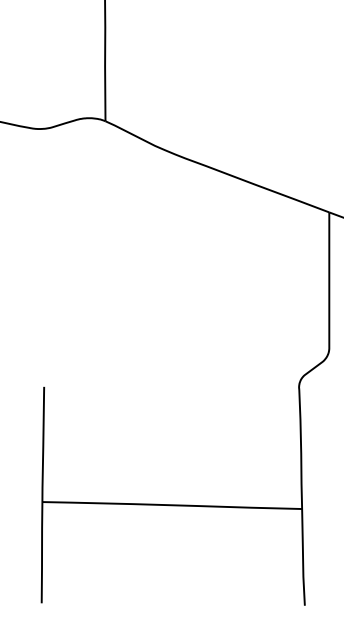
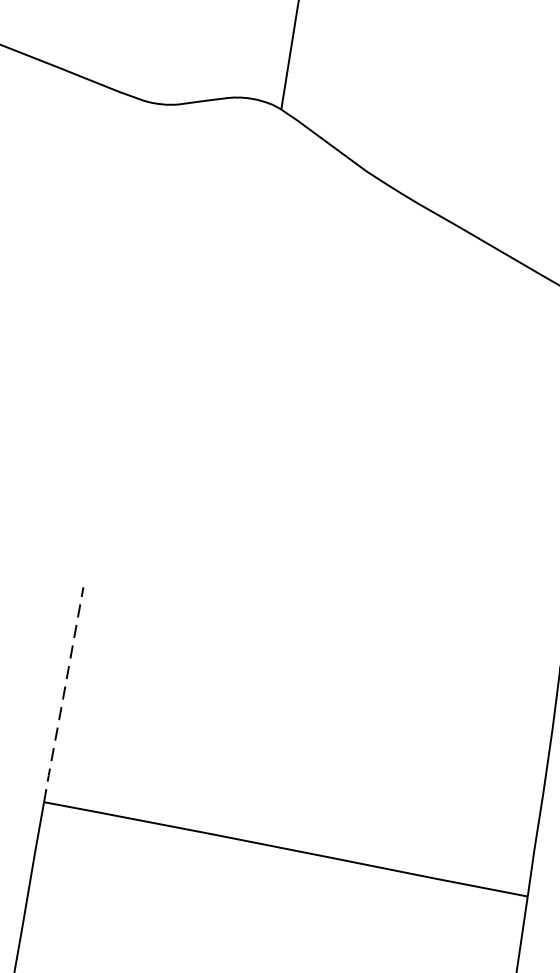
line: (43, 445) -> (63, 696), solid -> dashed

